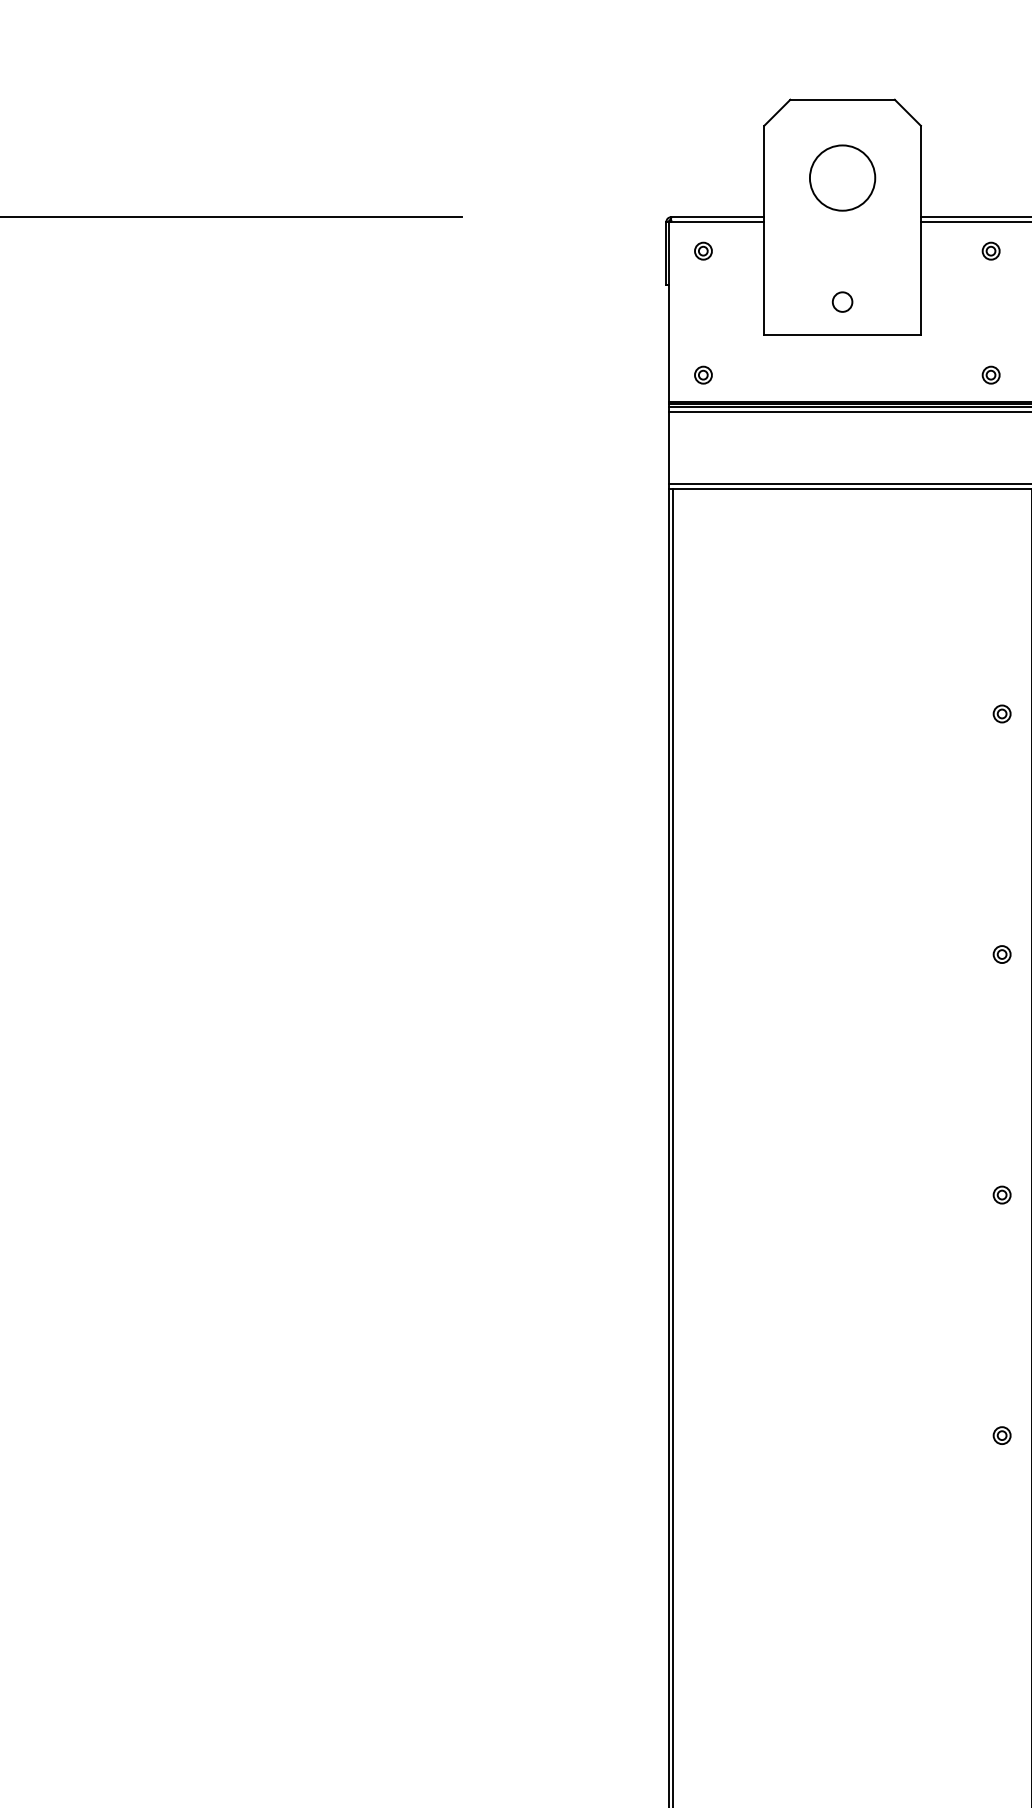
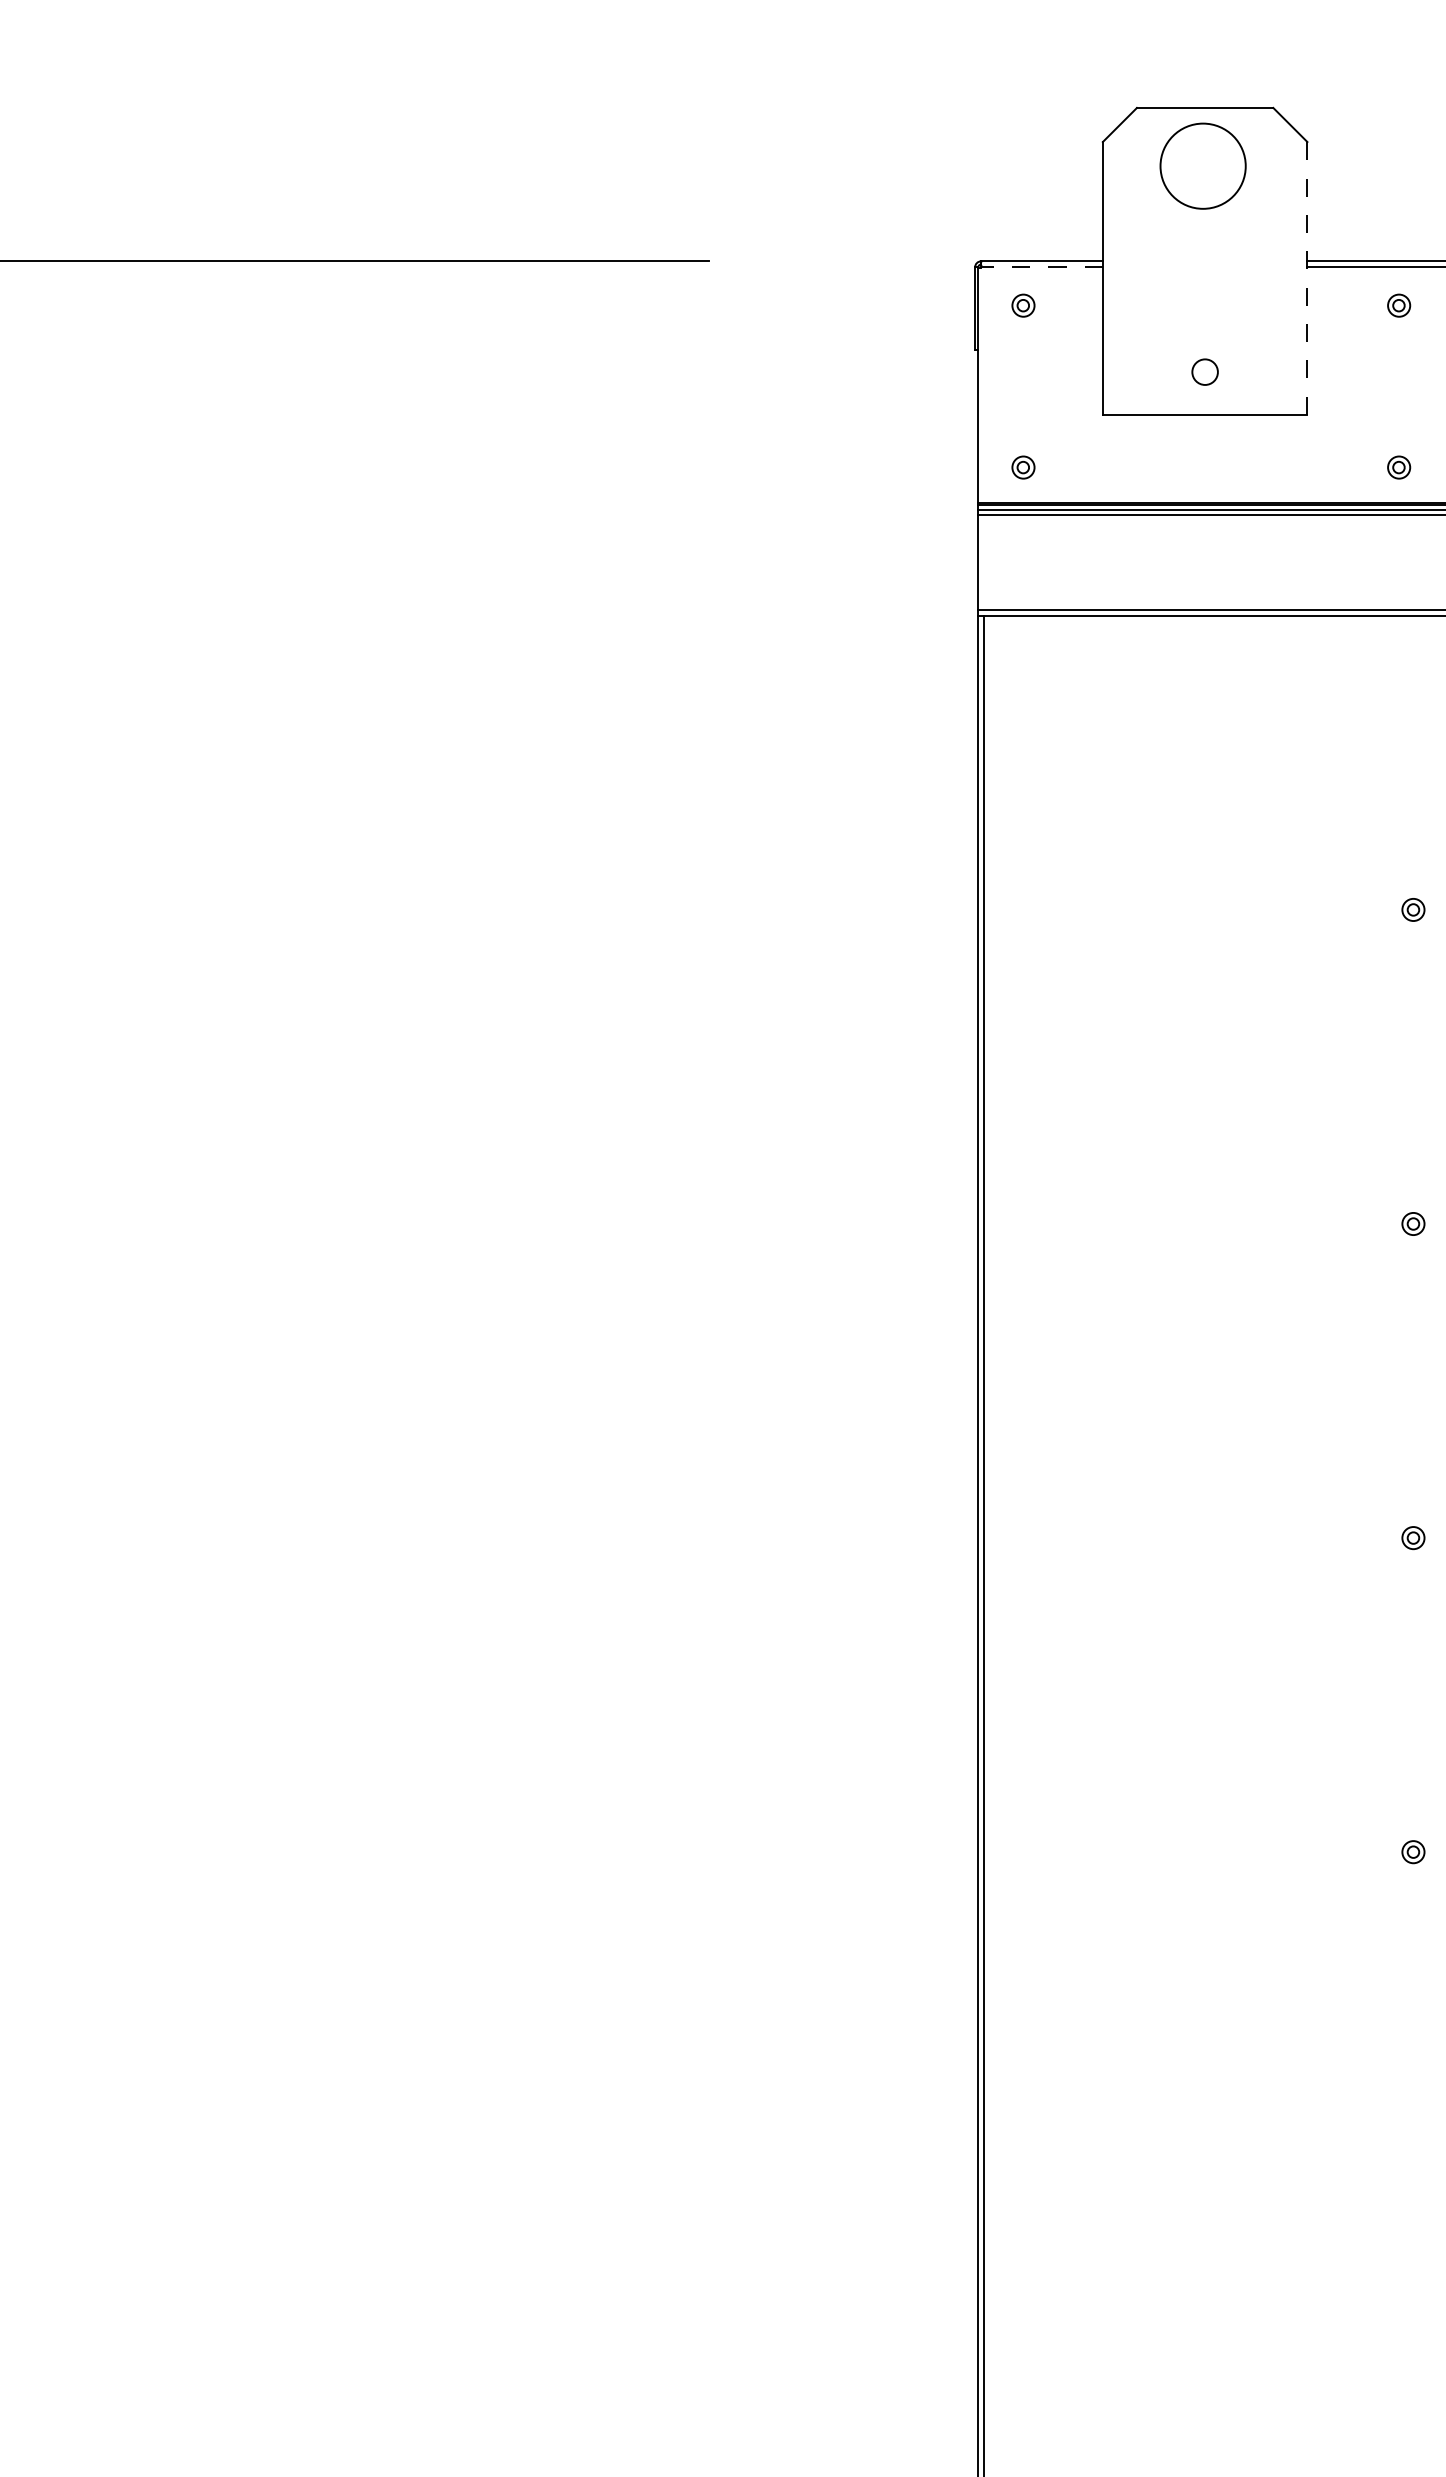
circle: (842, 177) -> (1202, 165), moved
line: (718, 221) -> (1042, 267), solid -> dashed
line: (921, 229) -> (1307, 277), solid -> dashed

